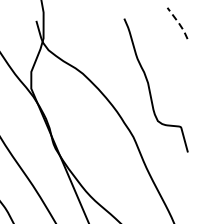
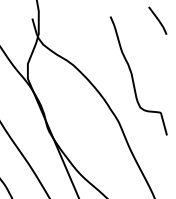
line: (178, 23) -> (158, 20), dashed -> solid

